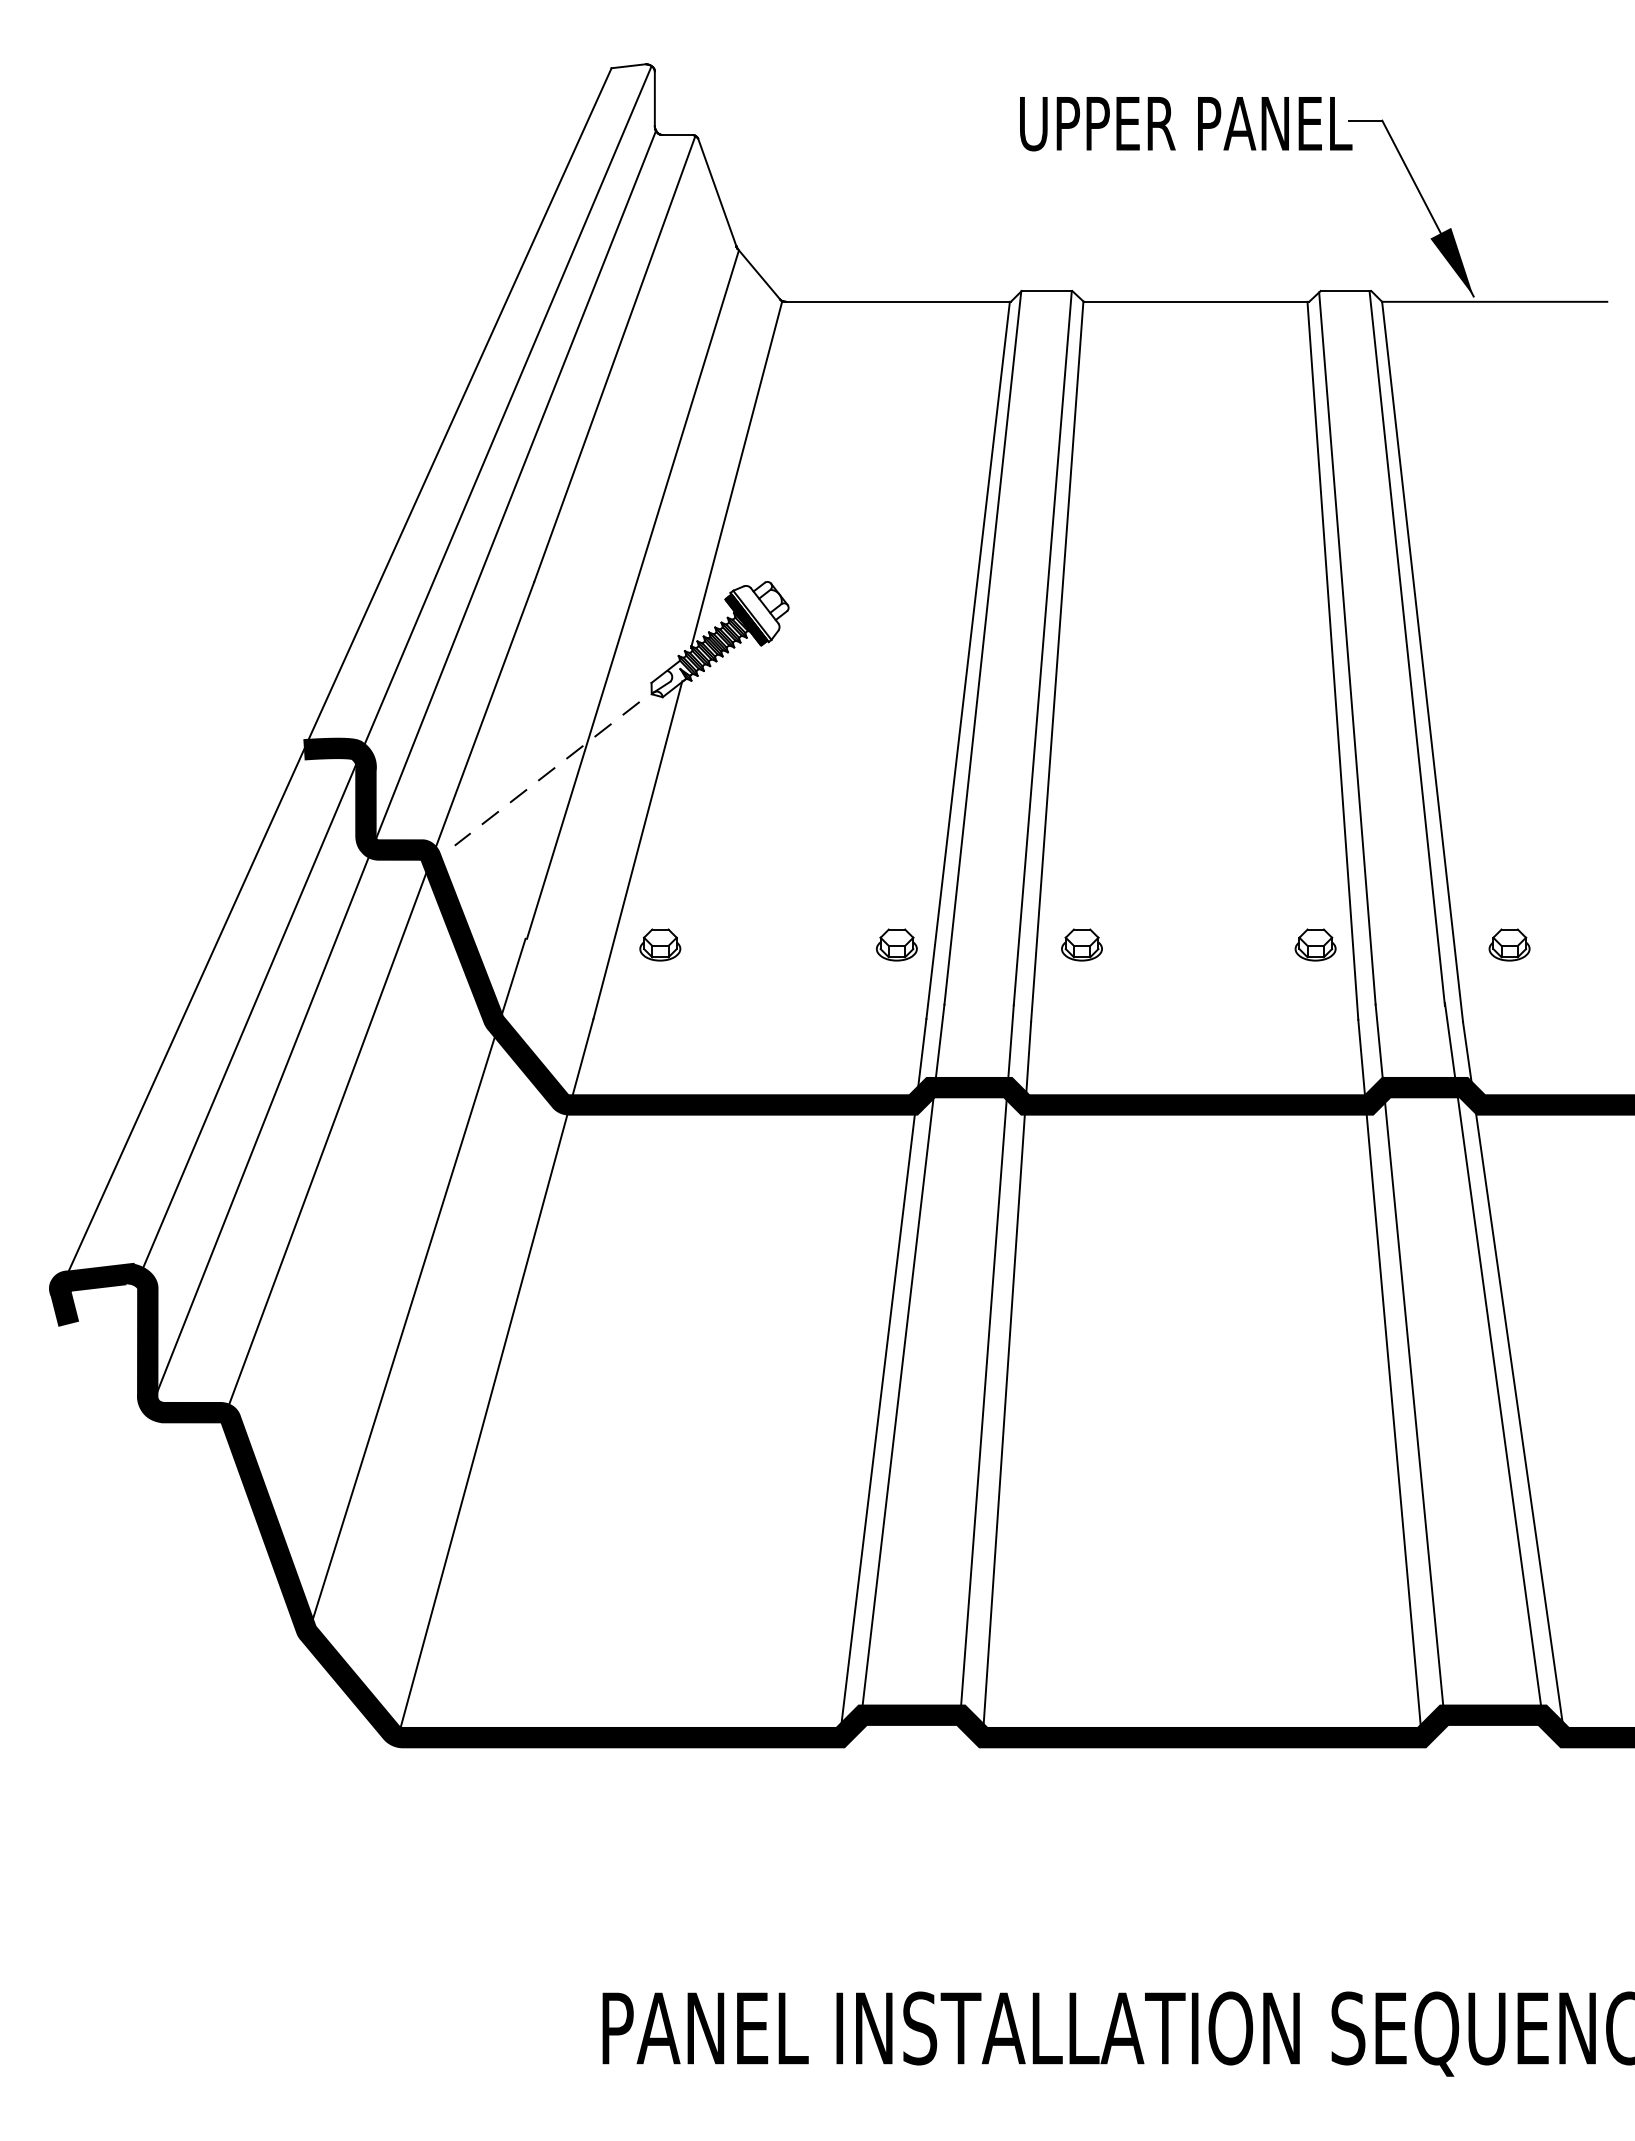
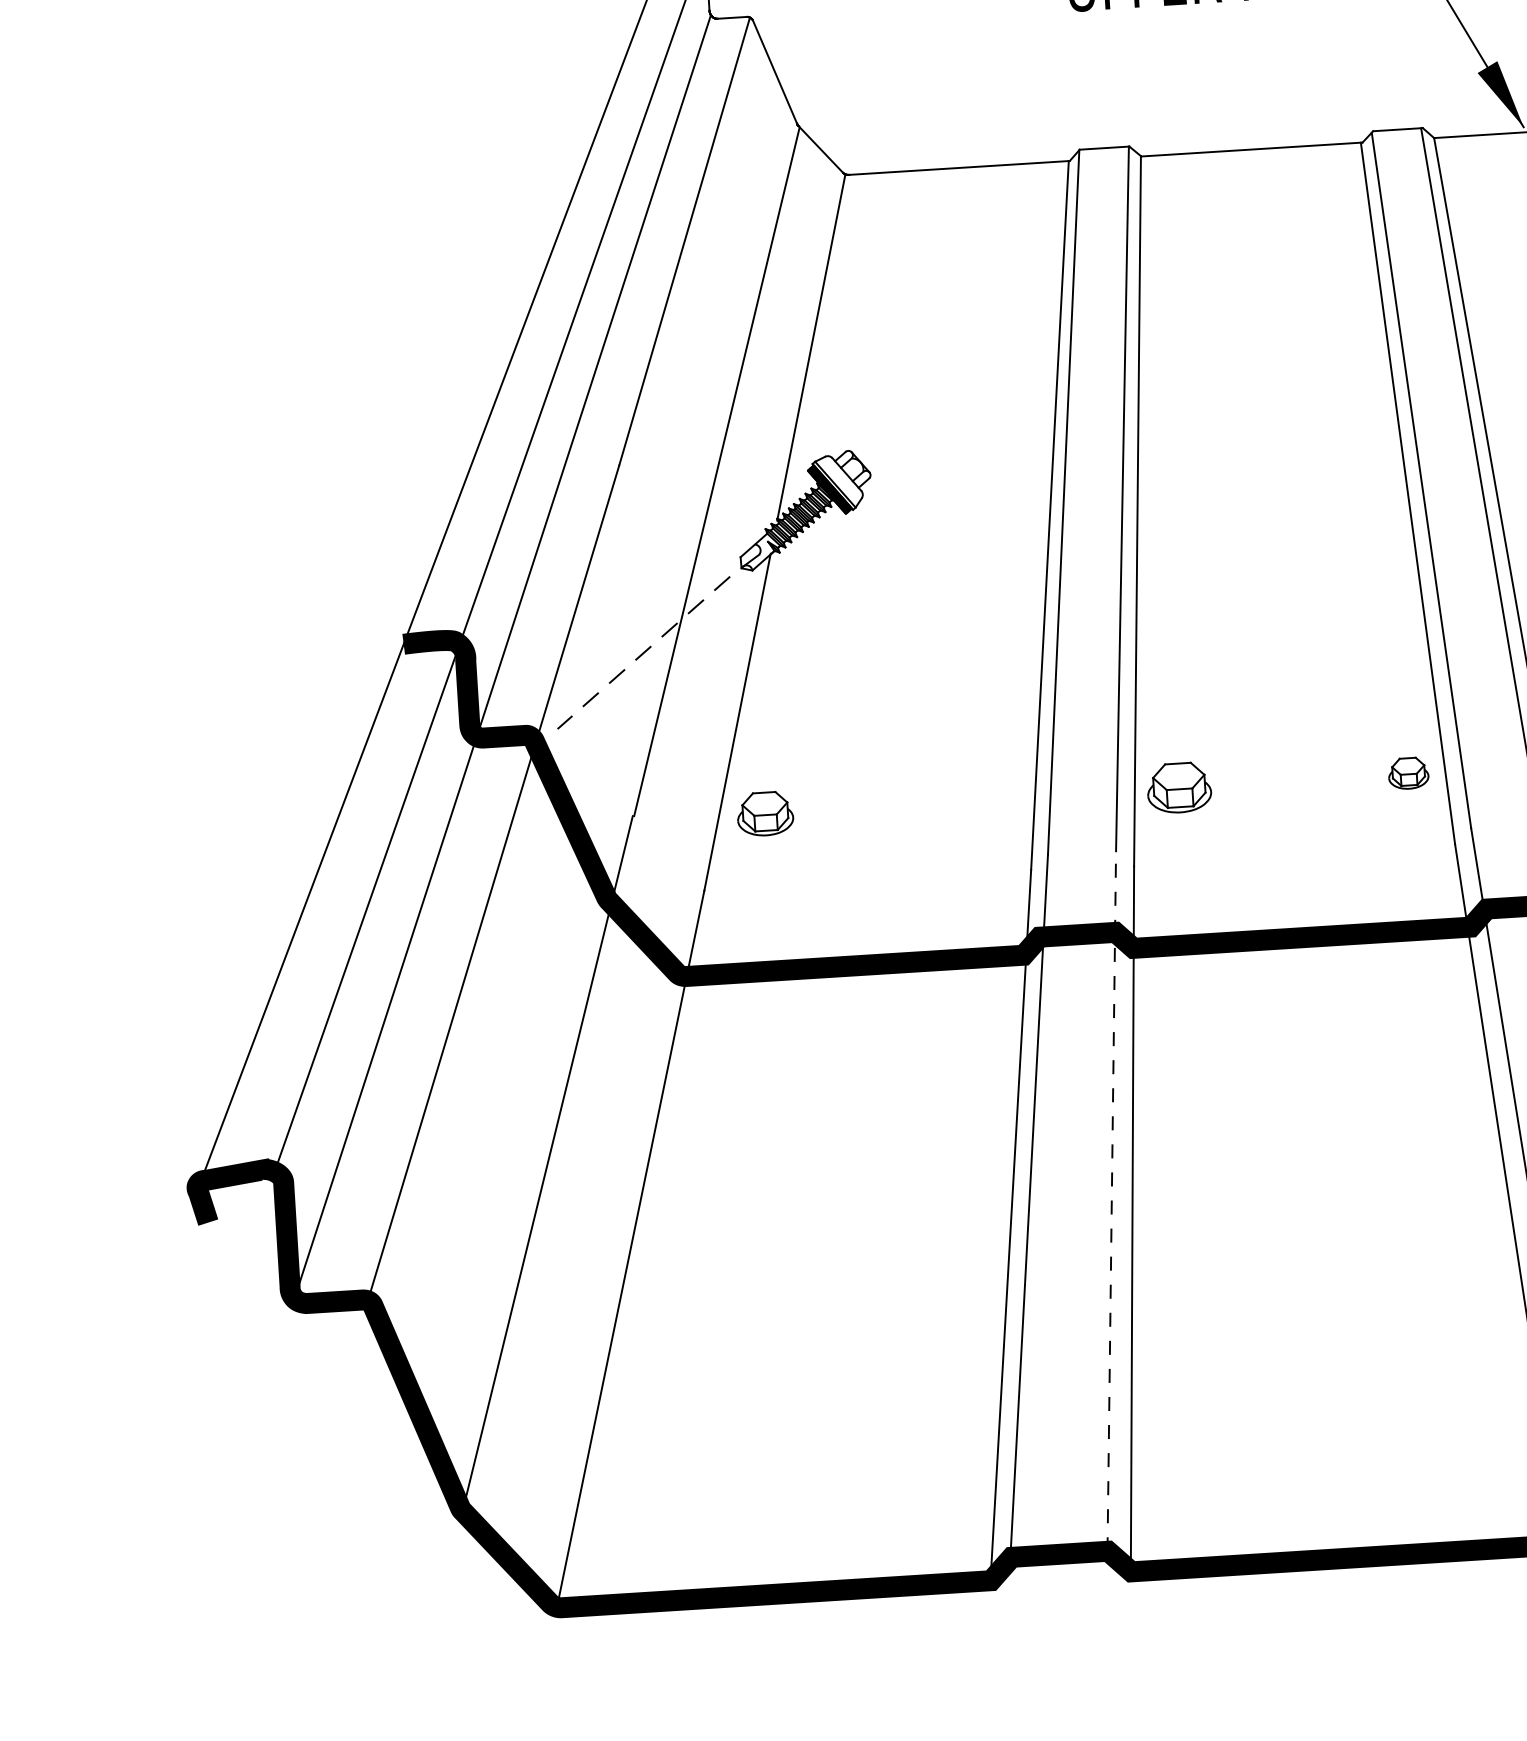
part: (660, 944) -> (765, 813), size x1.4
part: (896, 944) -> (997, 798), removed
part: (1081, 944) -> (1178, 787), size x1.6
line: (987, 1360) -> (1112, 1201), solid -> dashed

